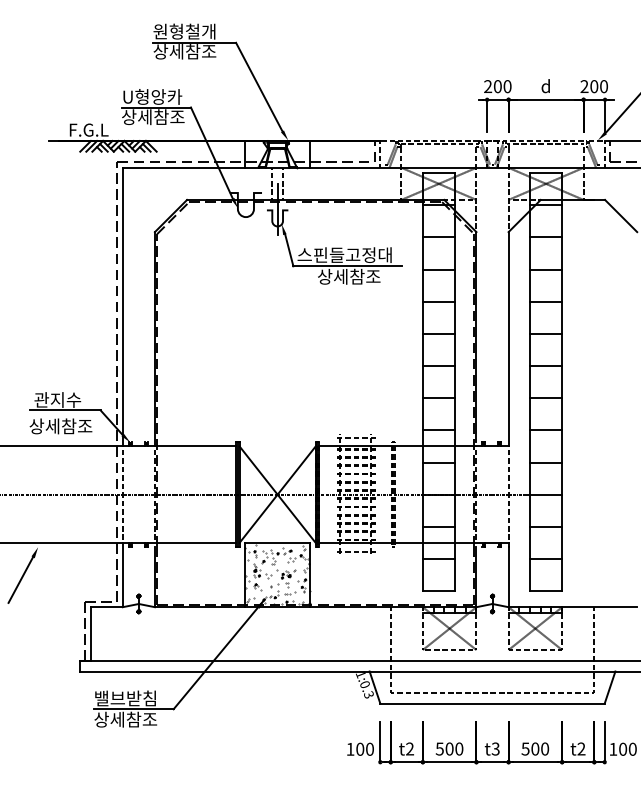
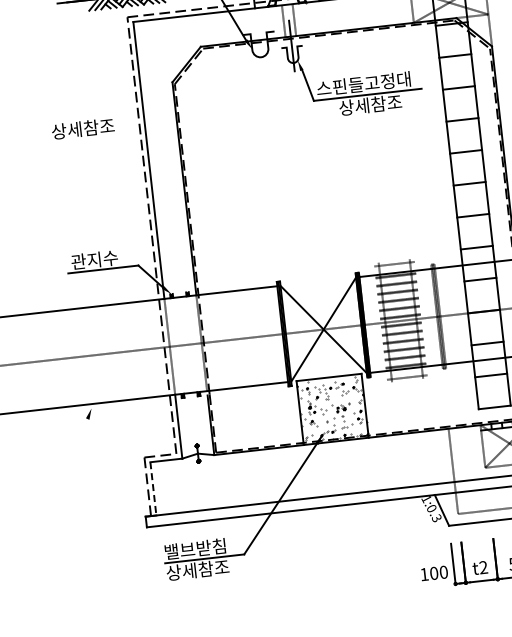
text: (60, 426) -> (82, 129), moved
line: (20, 579) -> (77, 442), removed
line: (90, 633) -> (153, 488), solid -> dashed

